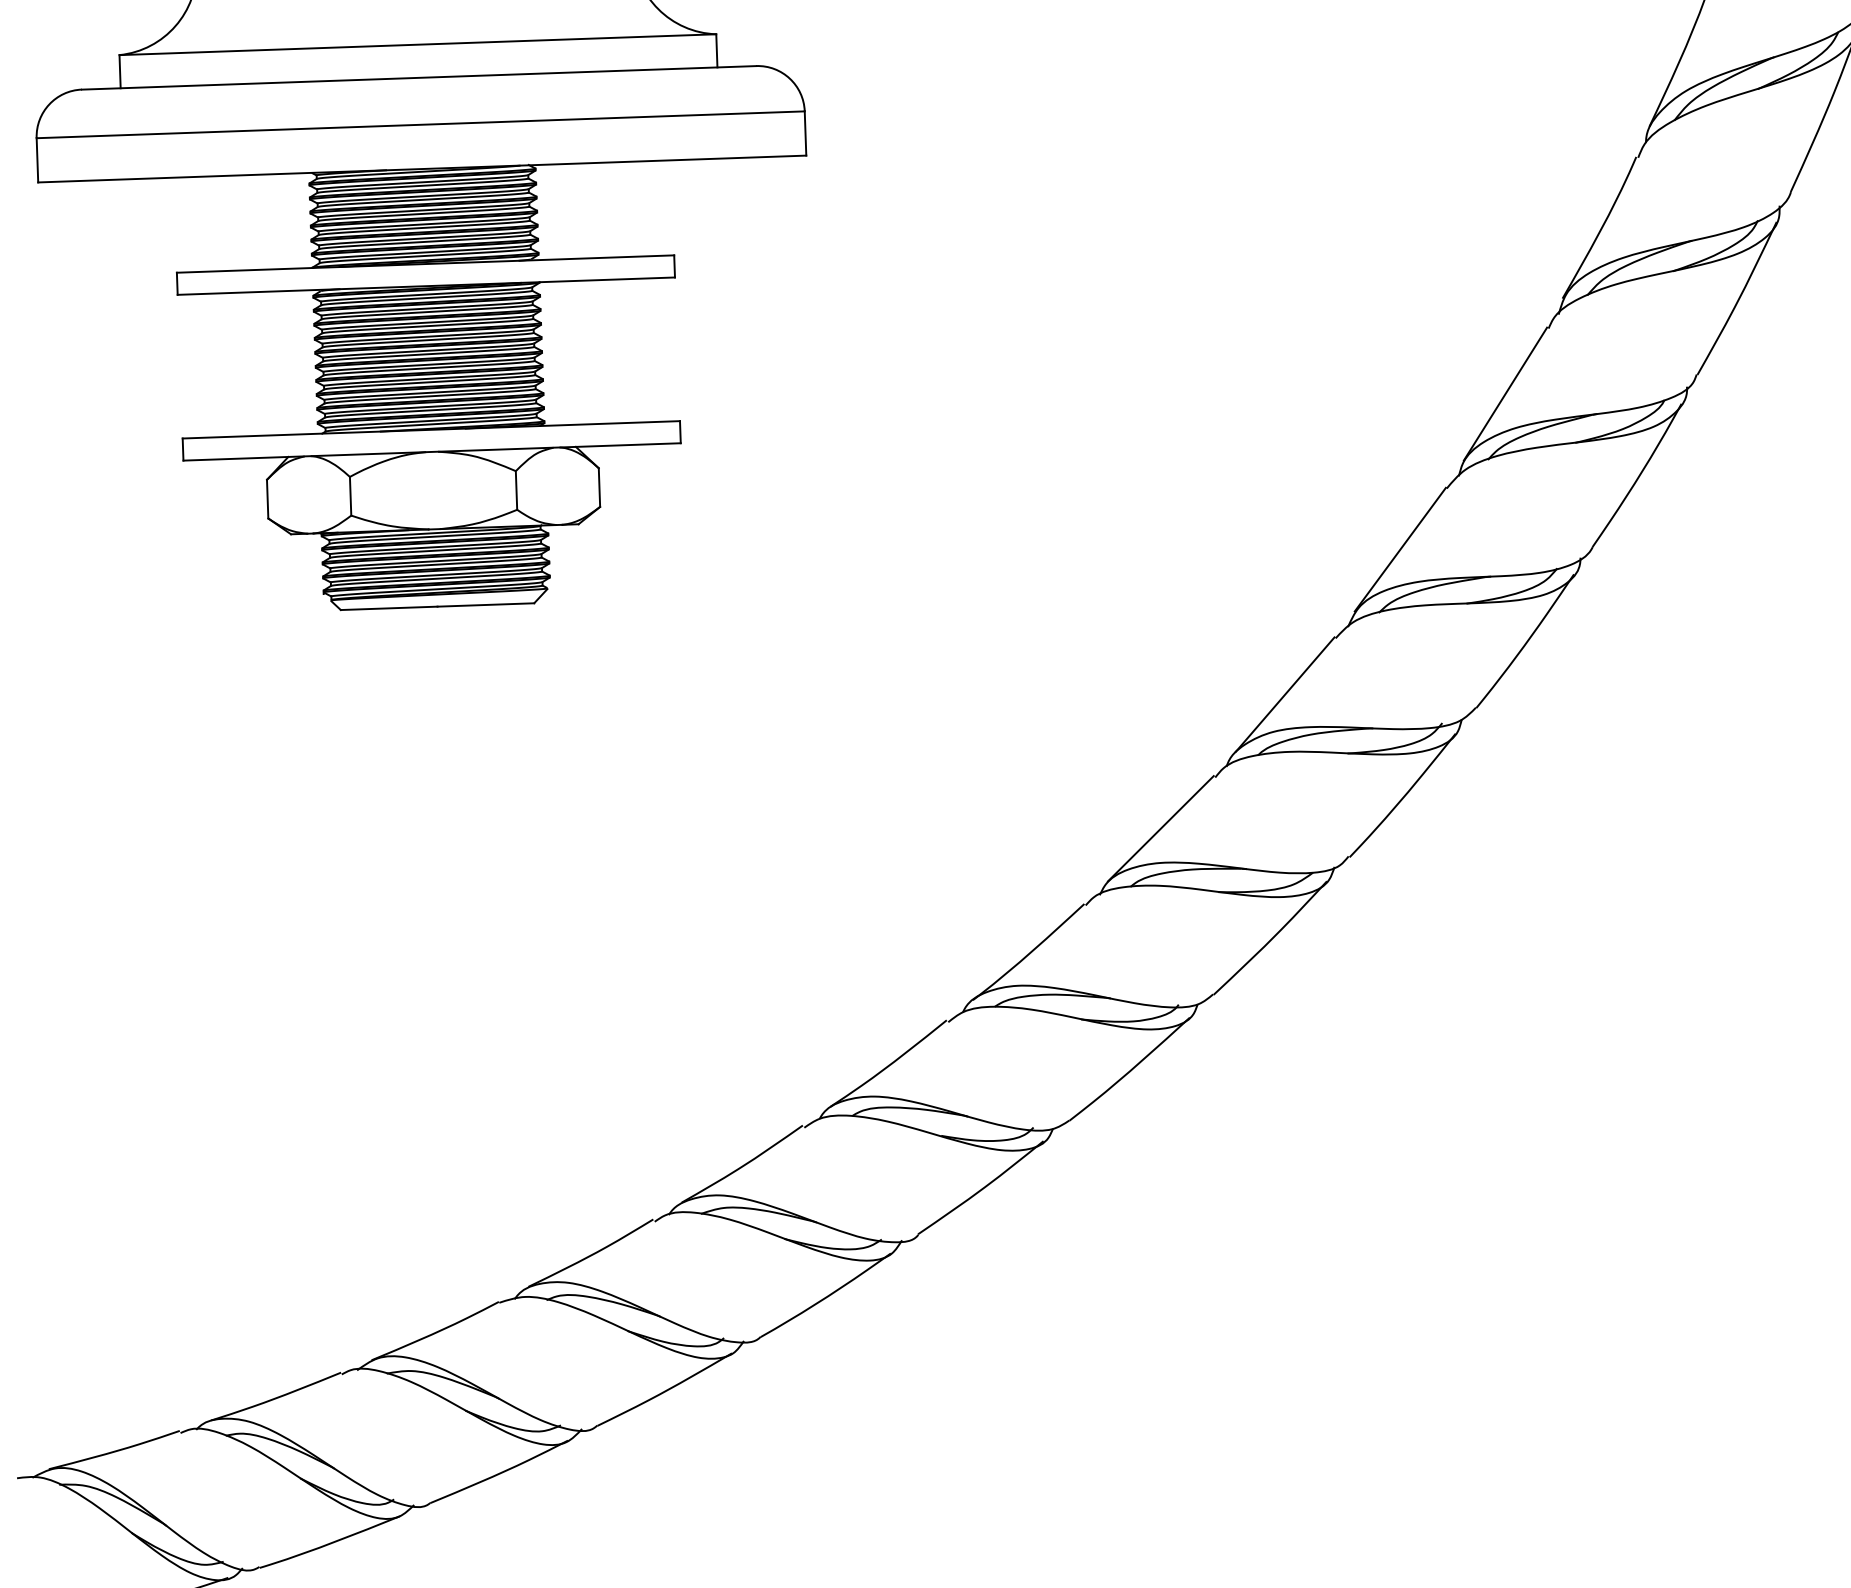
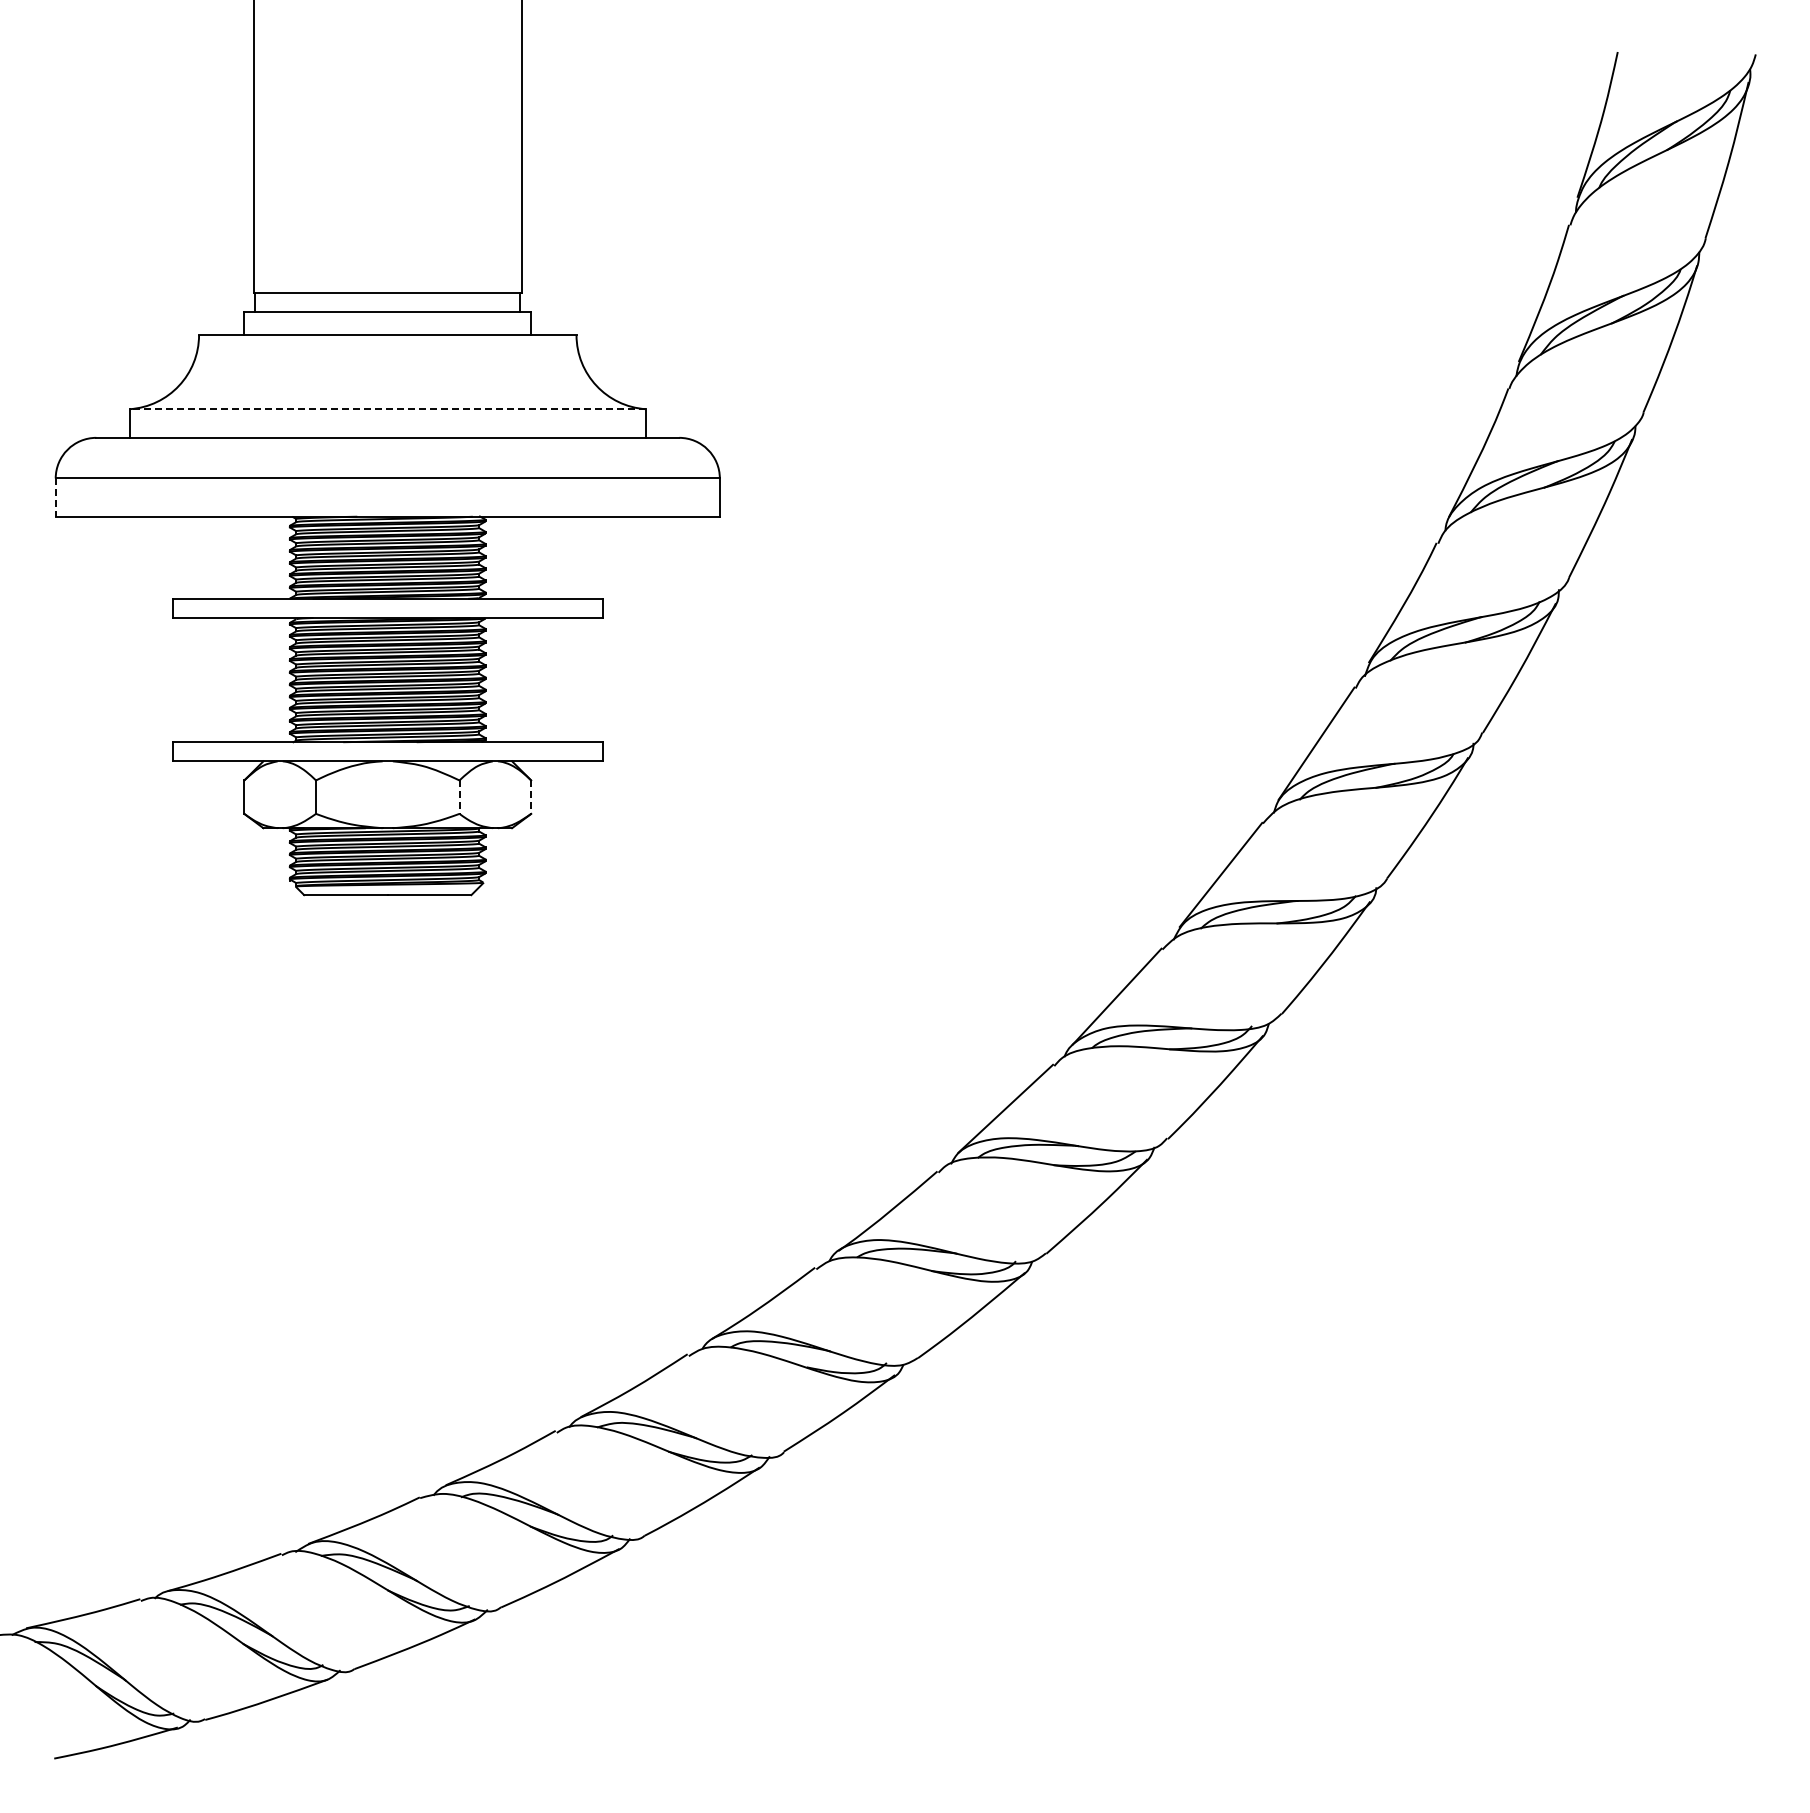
line: (417, 45) -> (387, 409), solid -> dashed
line: (37, 161) -> (55, 498), solid -> dashed
line: (599, 487) -> (531, 797), solid -> dashed
line: (516, 490) -> (459, 797), solid -> dashed

